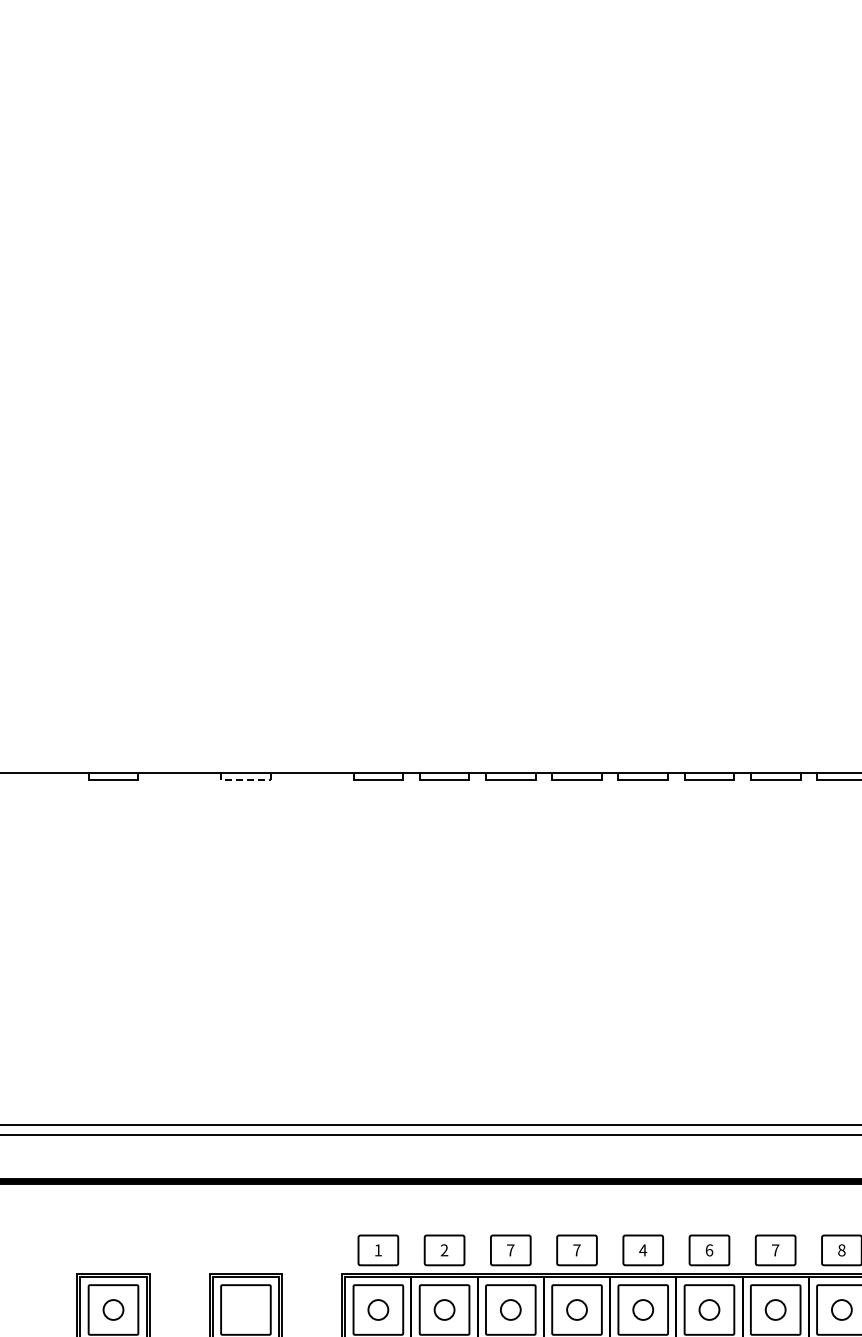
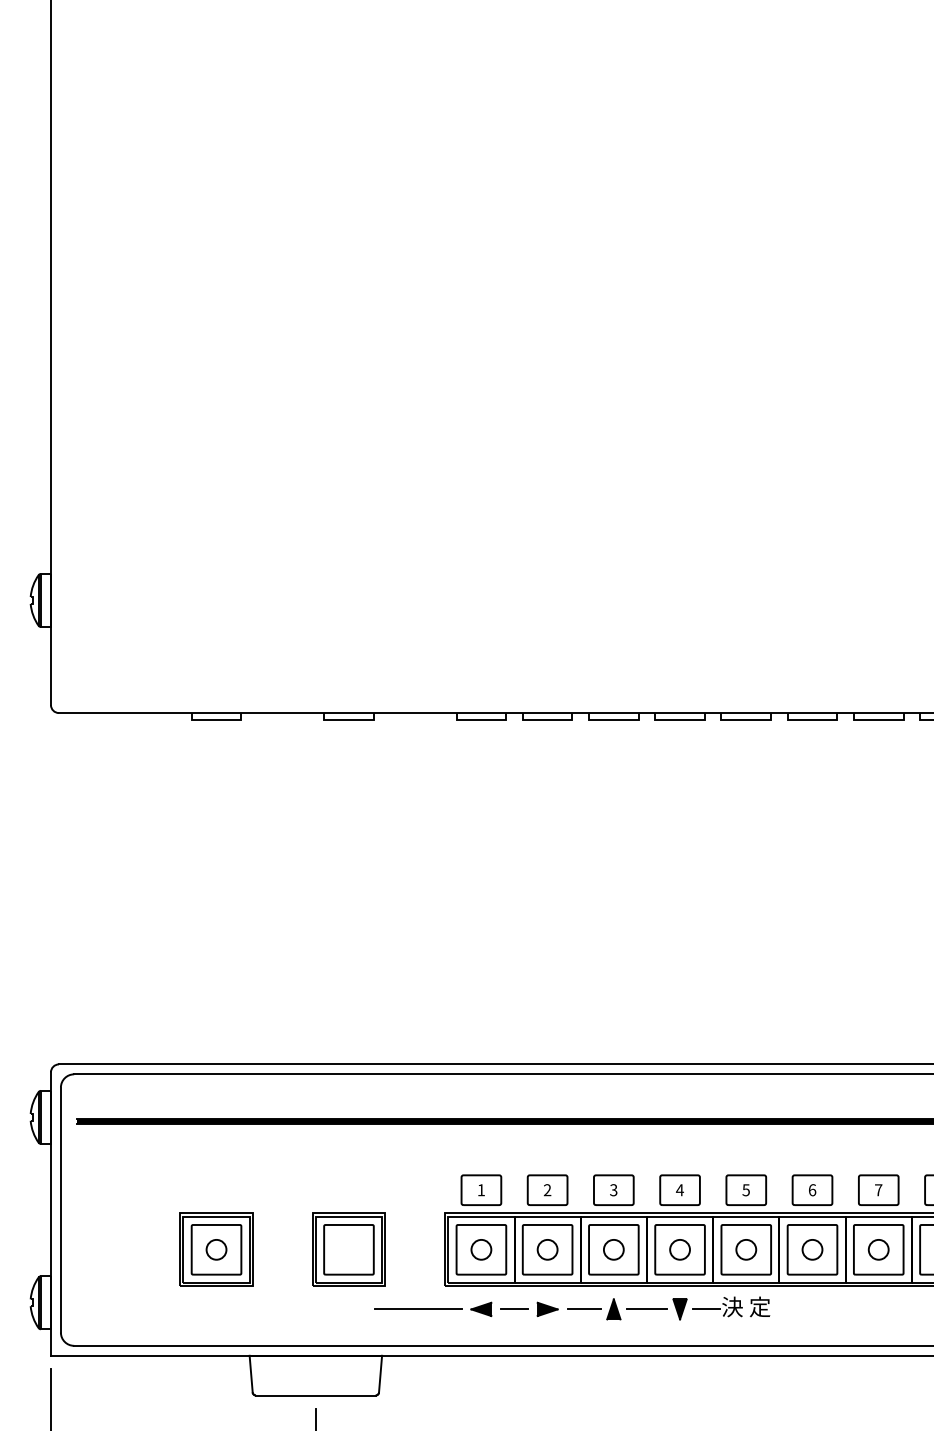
line: (245, 779) -> (348, 719), dashed -> solid
text: (510, 1250) -> (613, 1190), 7 -> 3
text: (576, 1250) -> (679, 1190), 7 -> 4
text: (643, 1250) -> (746, 1190), 4 -> 5

